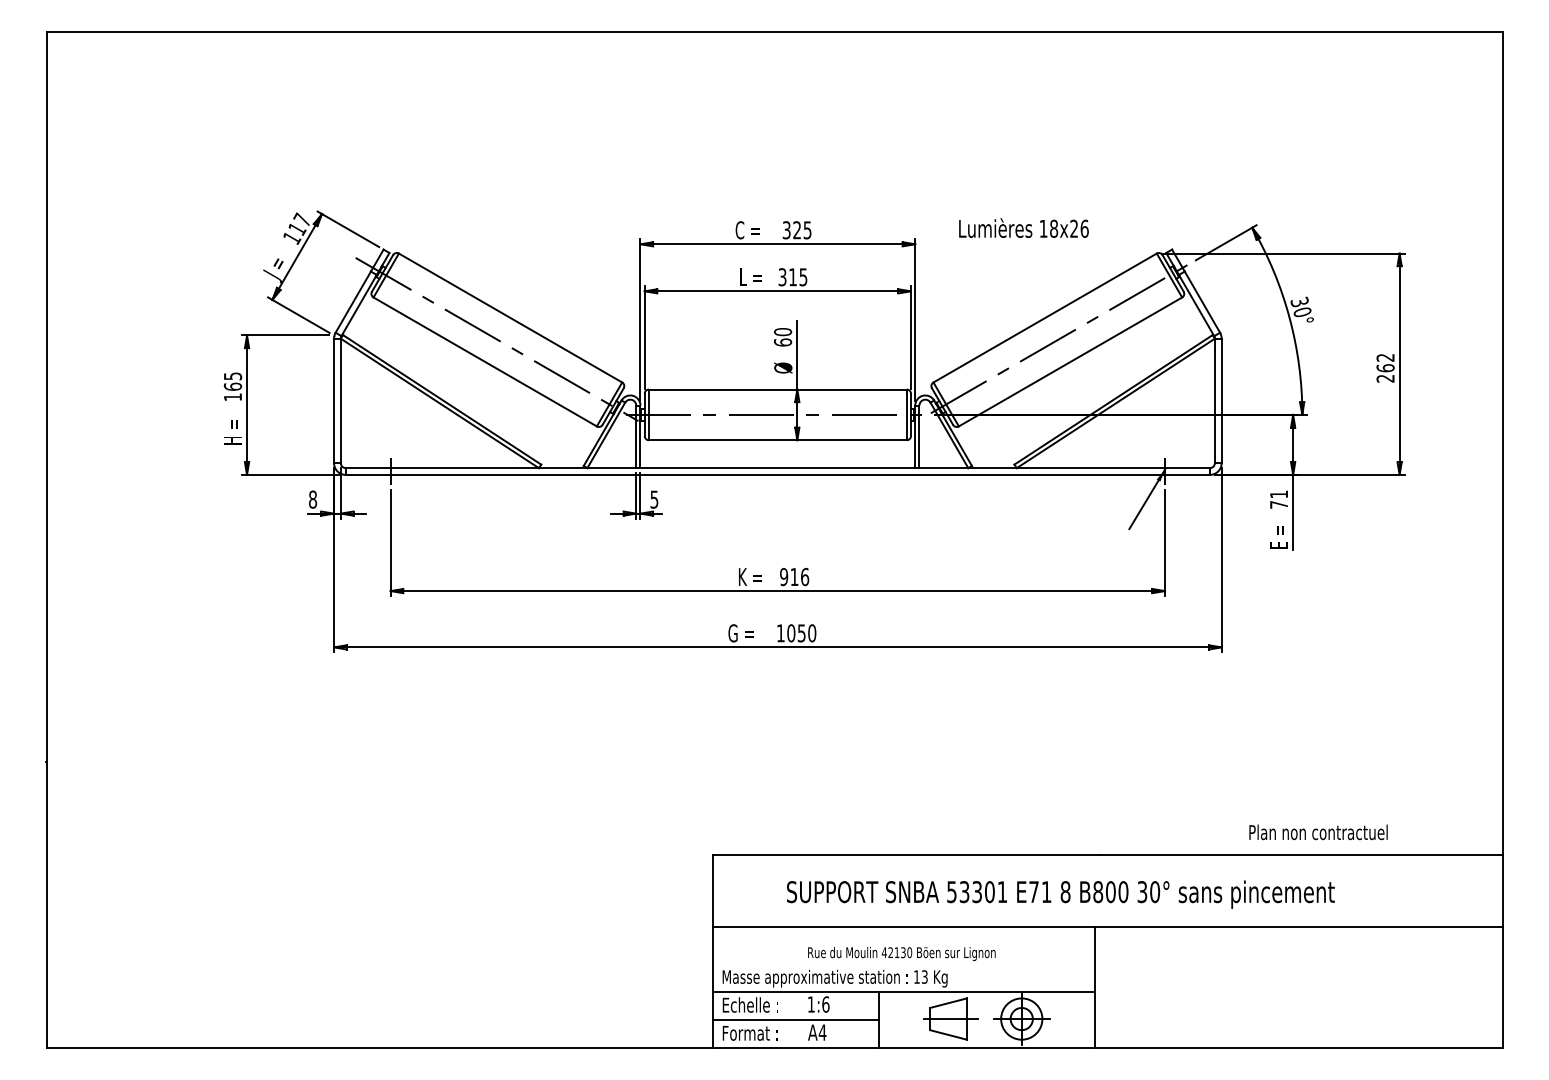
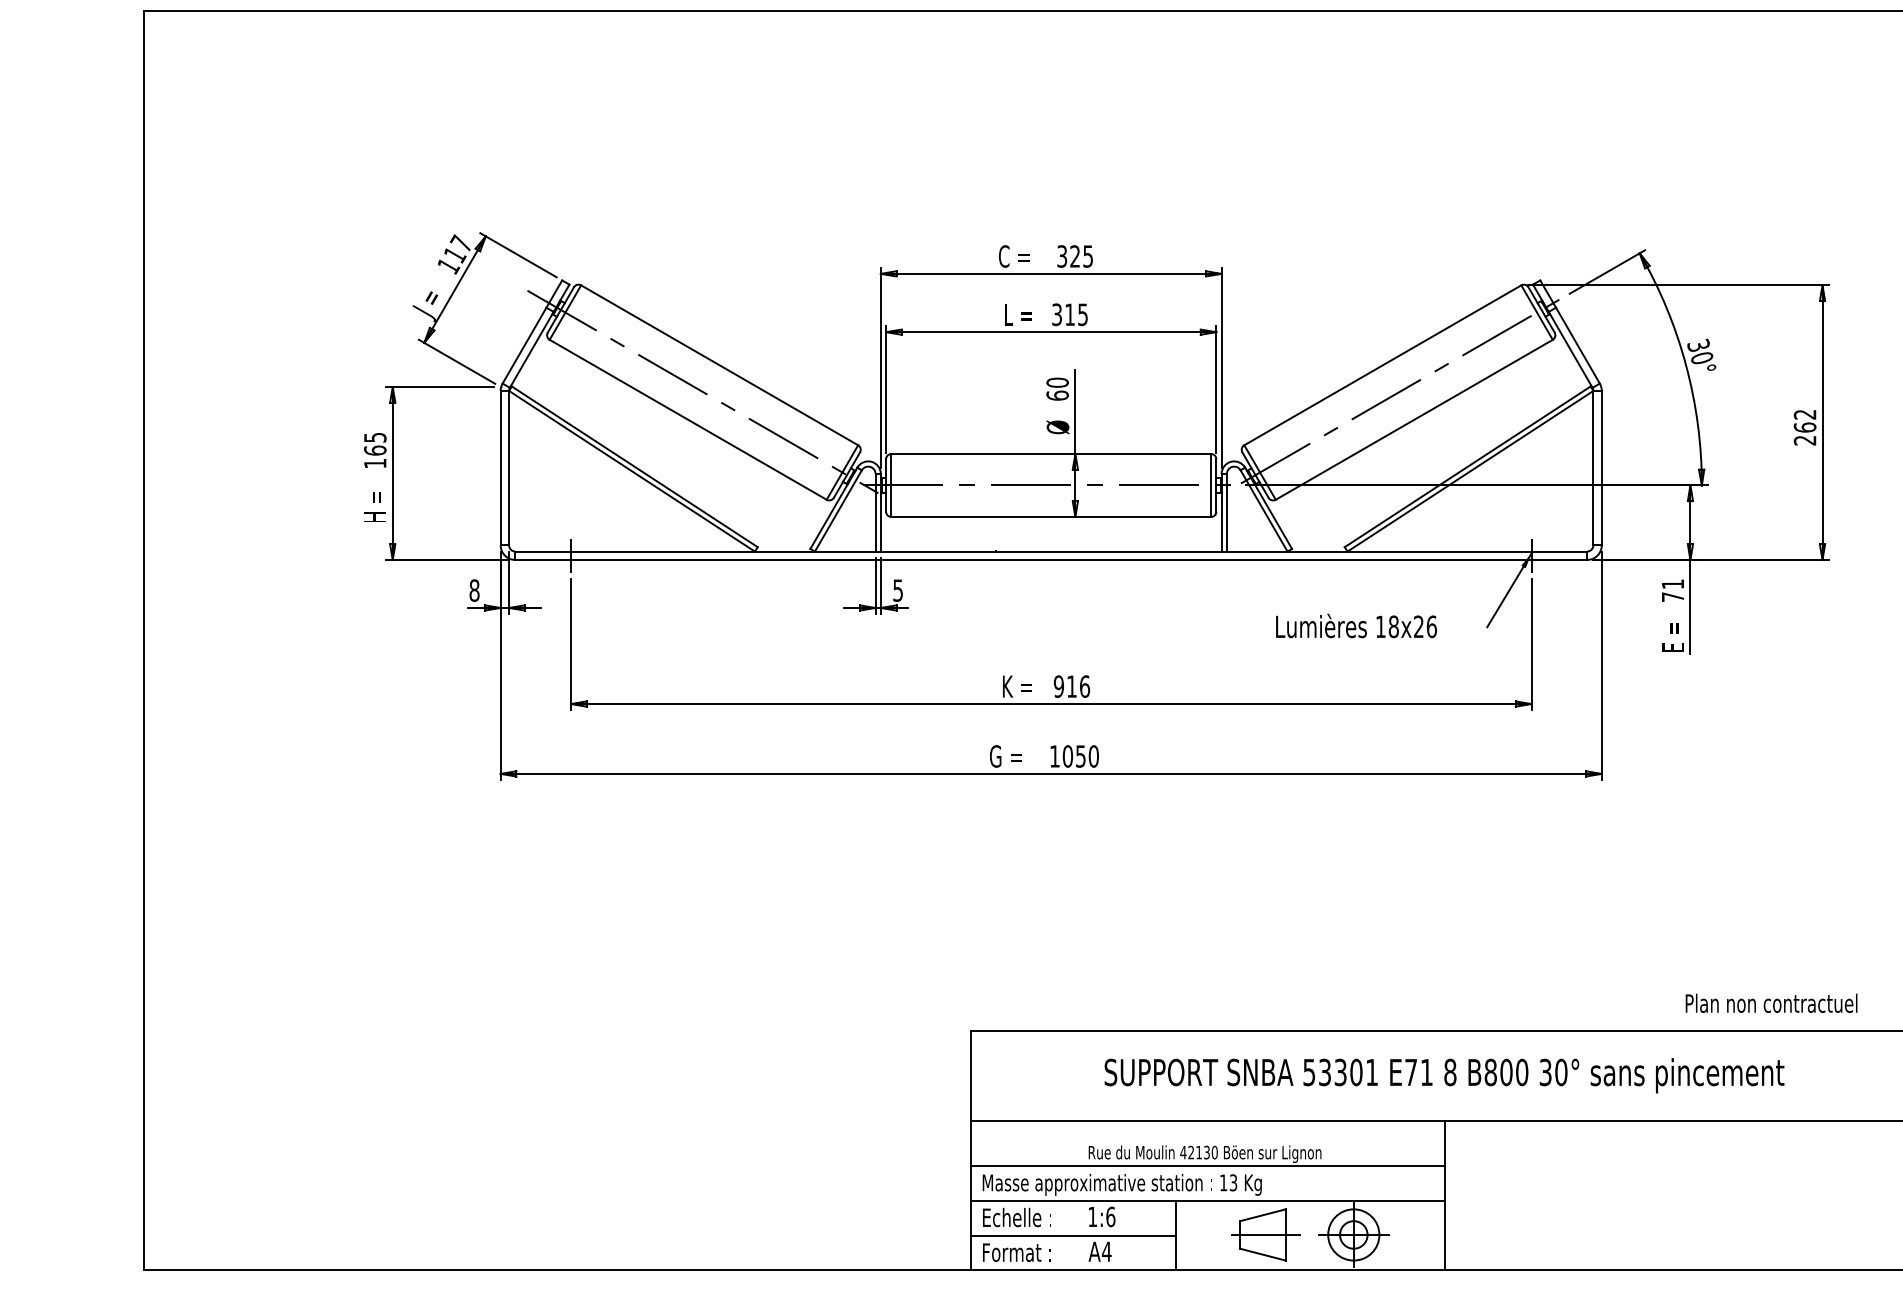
text: (1023, 227) -> (1355, 625), moved
text: (1318, 832) -> (1771, 1003), moved
text: (1060, 894) -> (1444, 1075), moved
line: (904, 963) -> (1208, 1166), added

